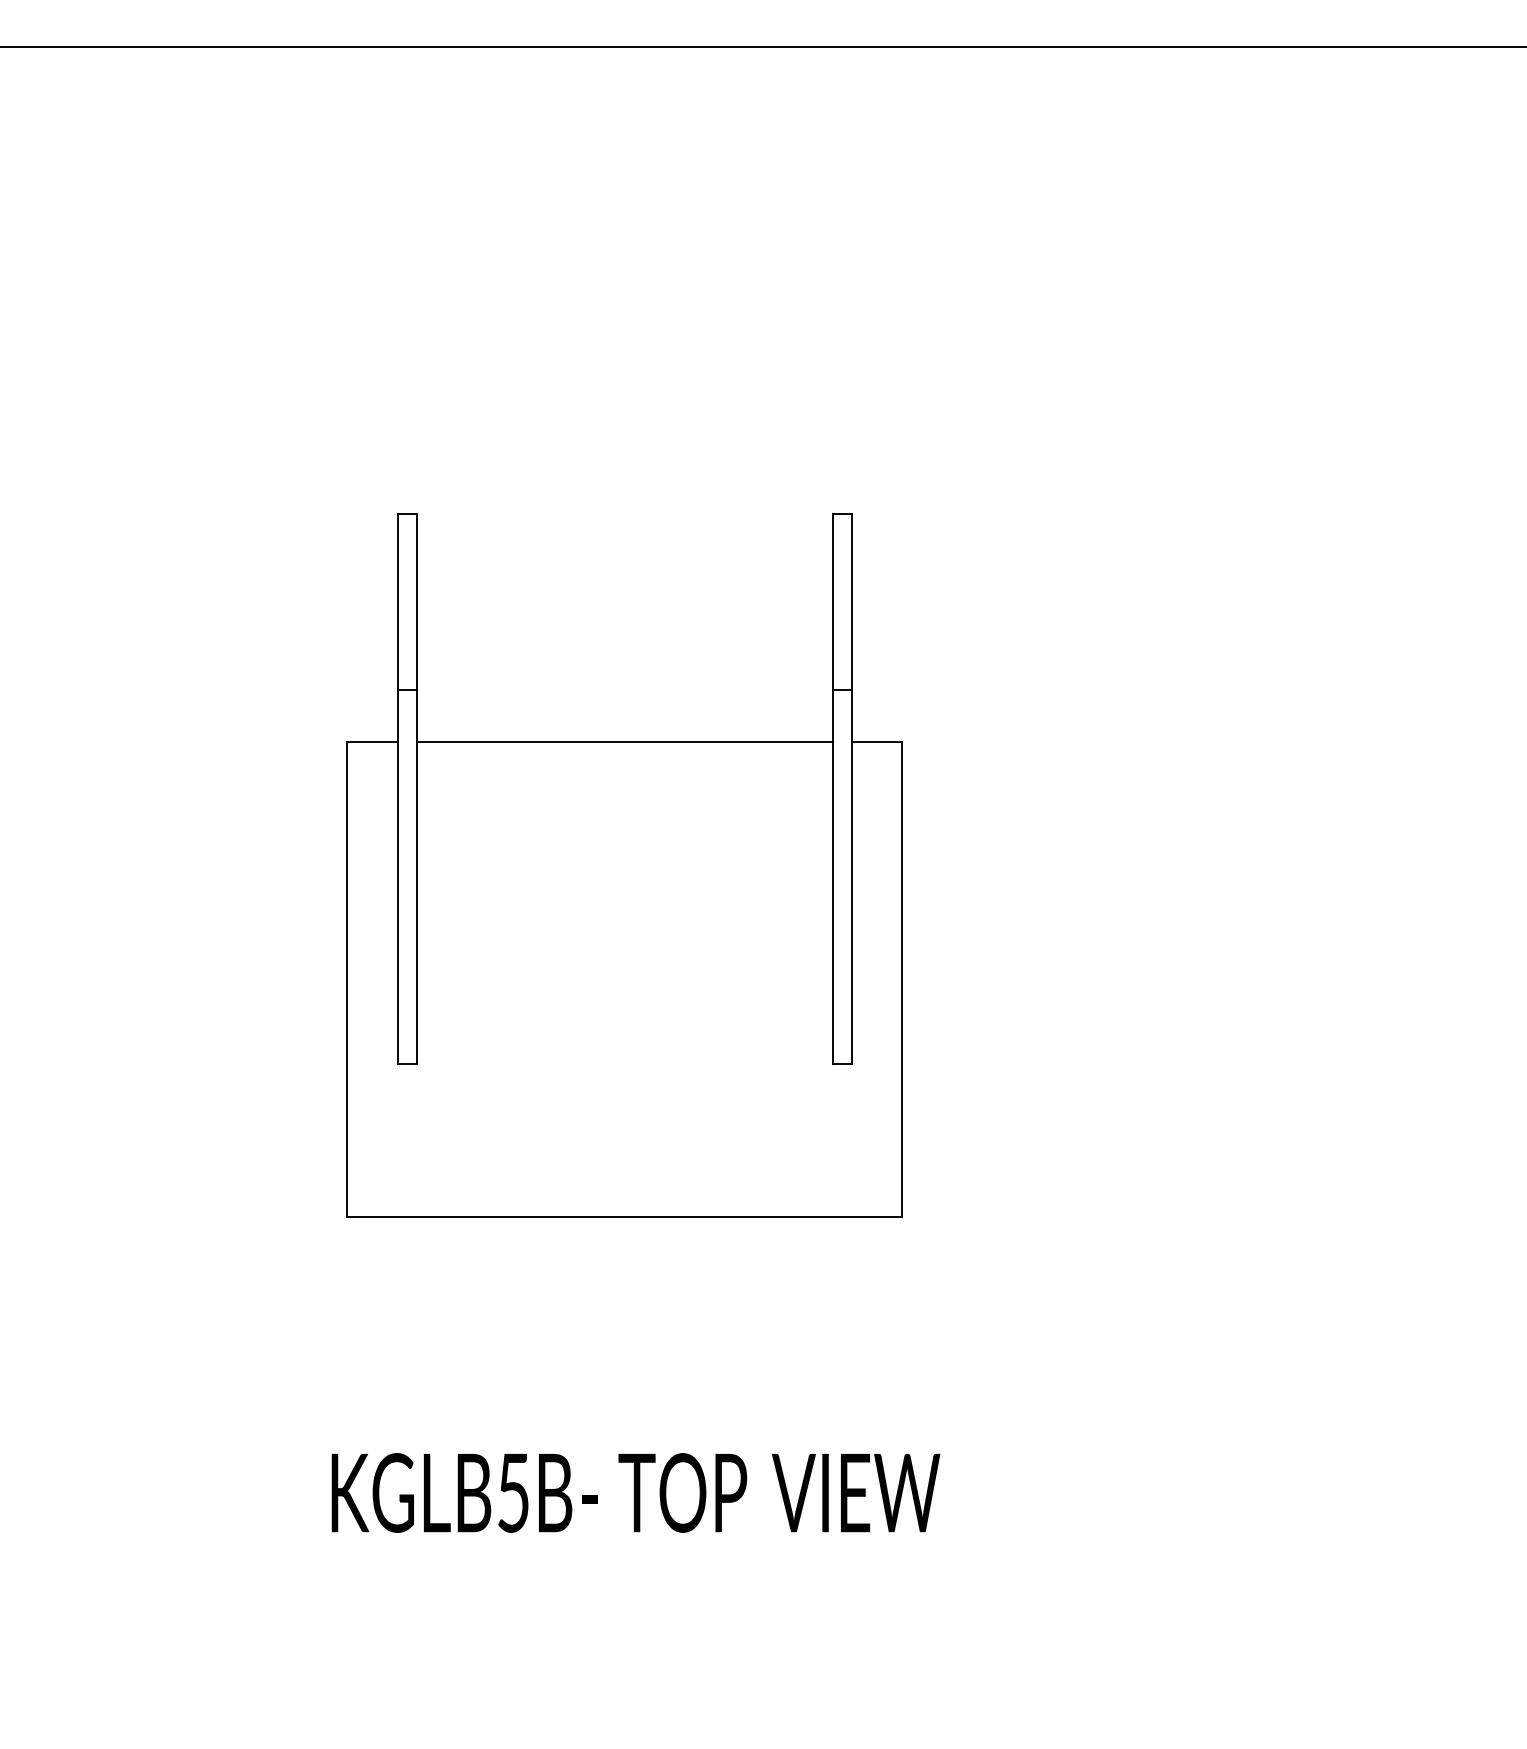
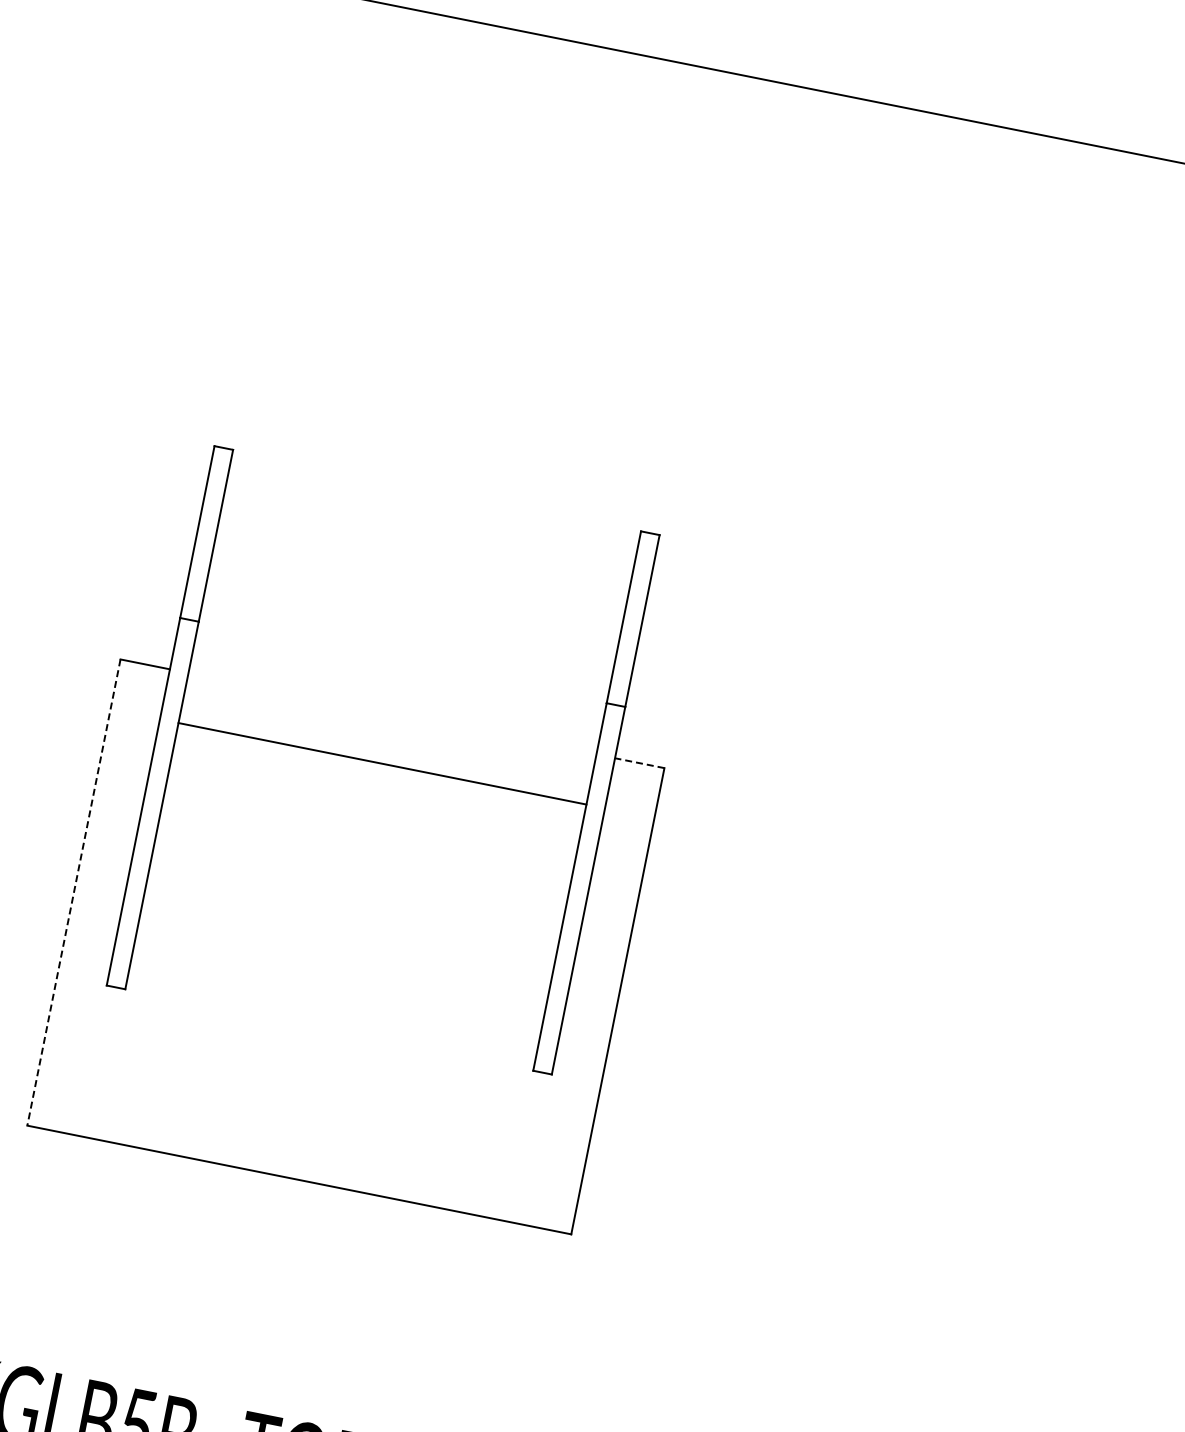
line: (624, 741) -> (382, 763), moved
line: (876, 741) -> (639, 762), solid -> dashed
line: (347, 979) -> (74, 892), solid -> dashed

